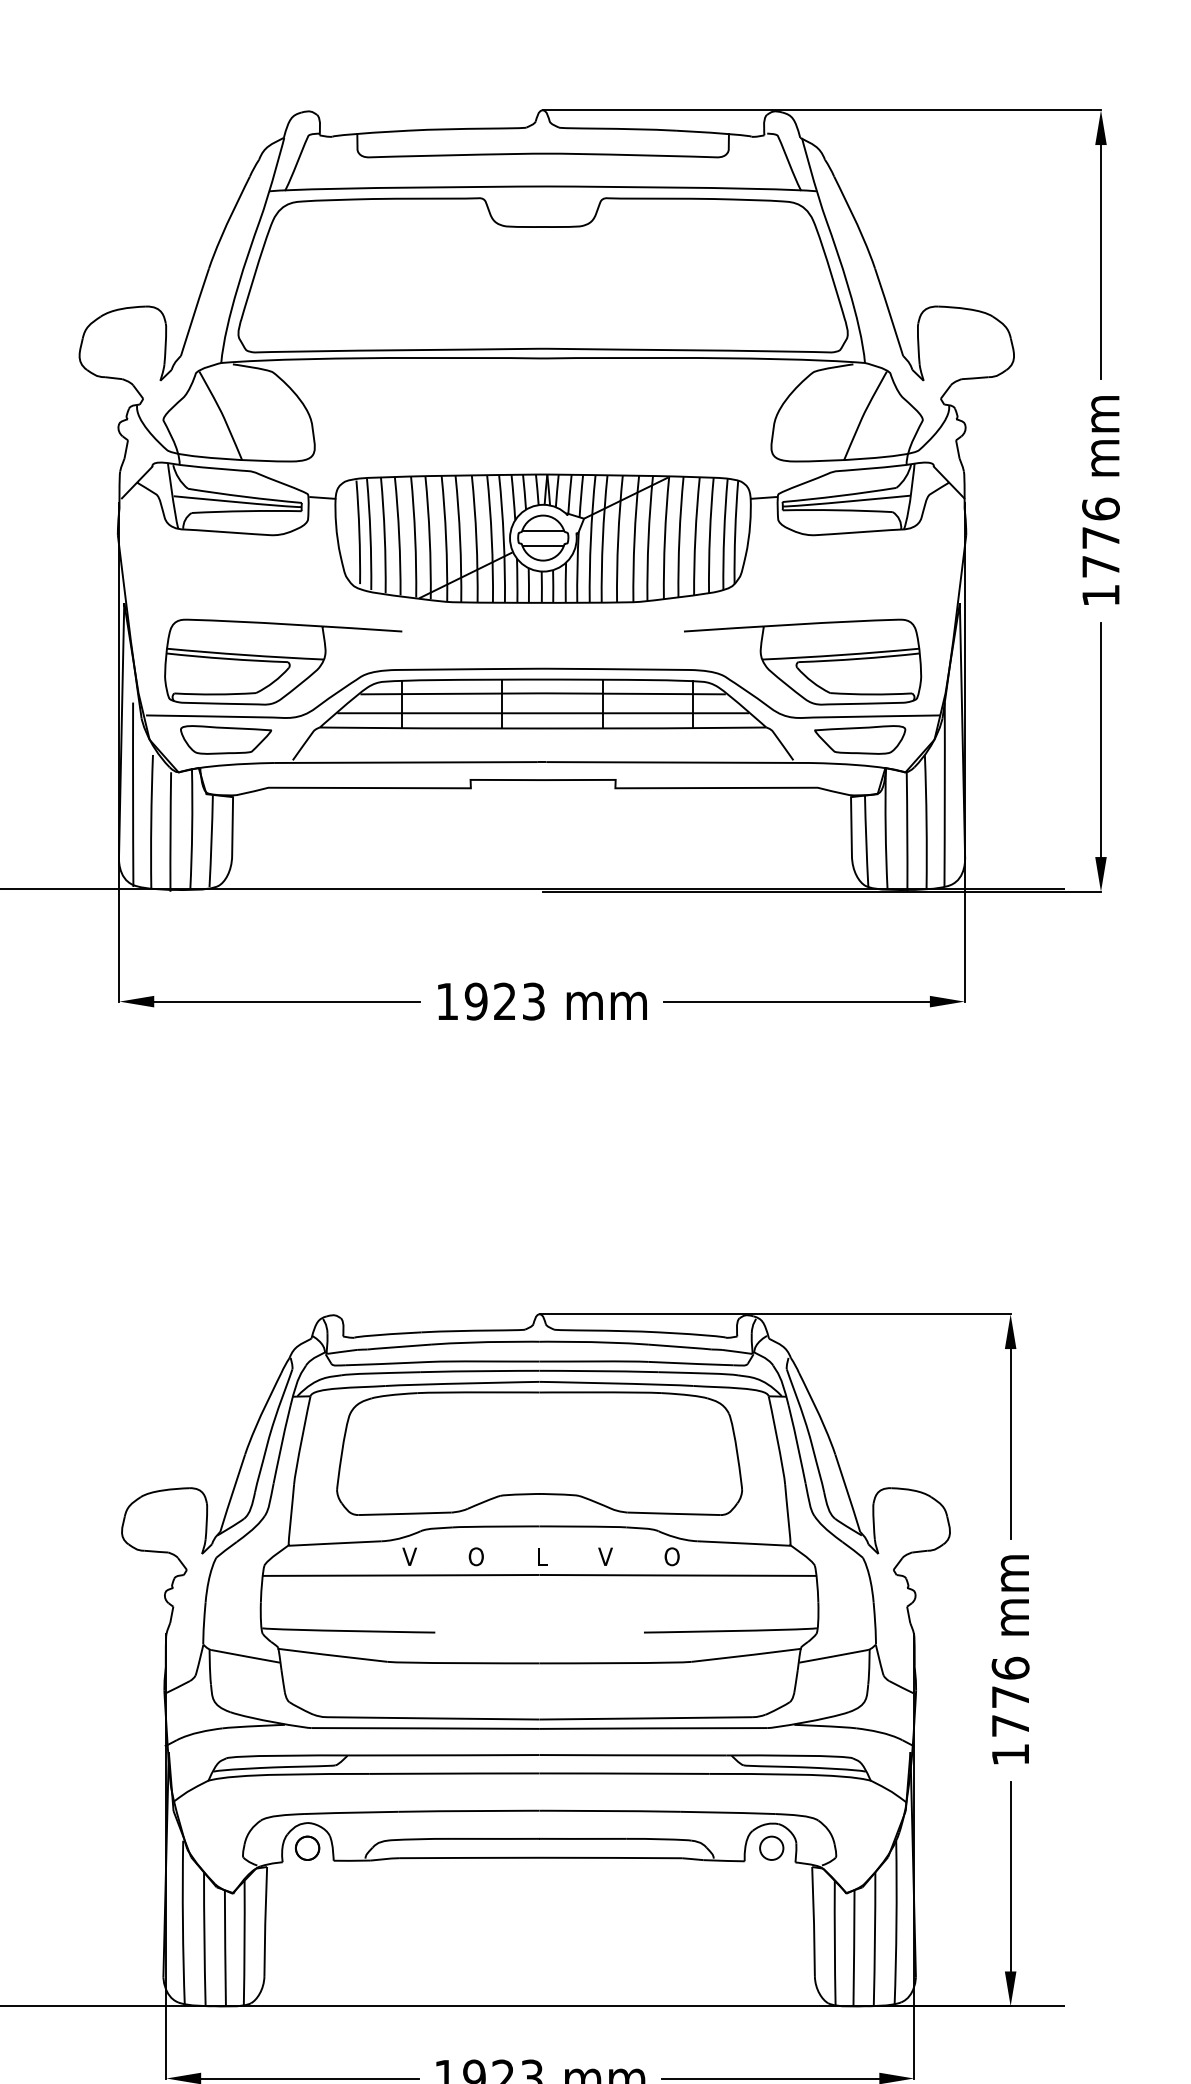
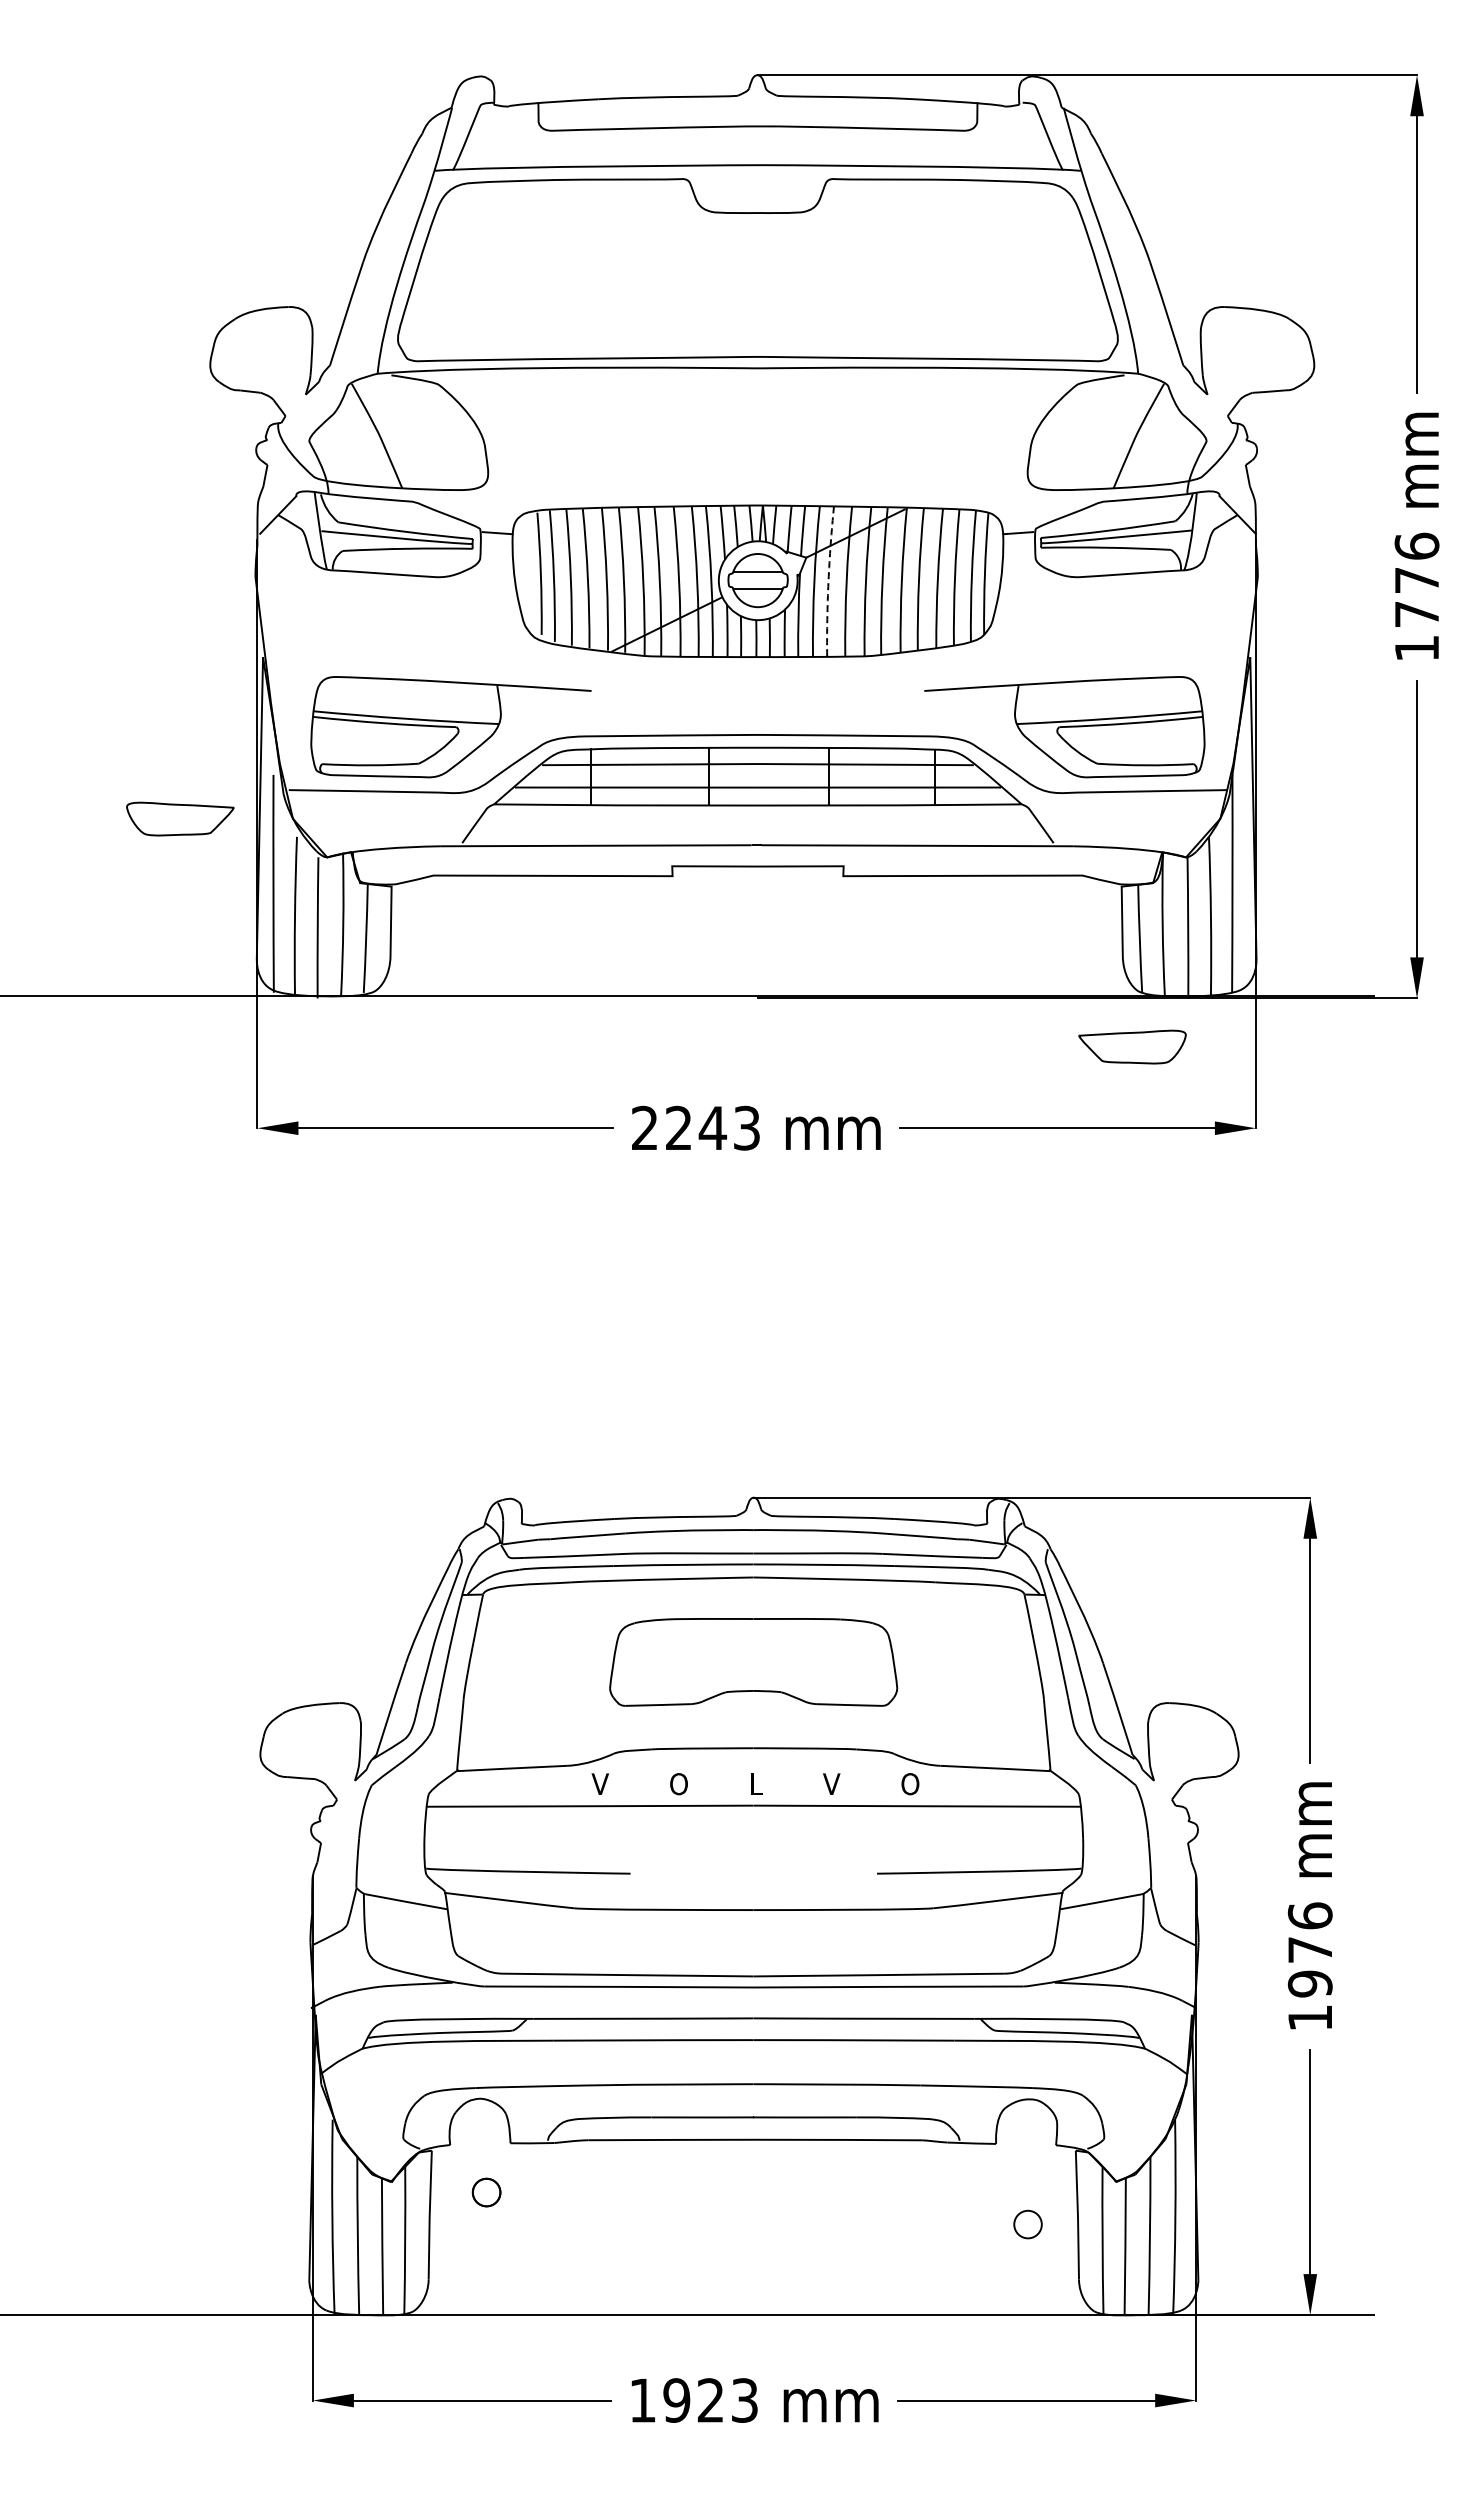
arc: (602, 538) -> (828, 581), solid -> dashed
part: (226, 739) -> (180, 818), moved
part: (860, 739) -> (1132, 1046), moved
text: (476, 1001) -> (679, 1127), 1923 -> 2243
part: (539, 1453) -> (753, 1662), size x0.6
text: (1009, 1725) -> (1309, 1983), 1776 -> 1976
part: (307, 1848) -> (486, 2192), moved
part: (771, 1848) -> (1027, 2224), moved

